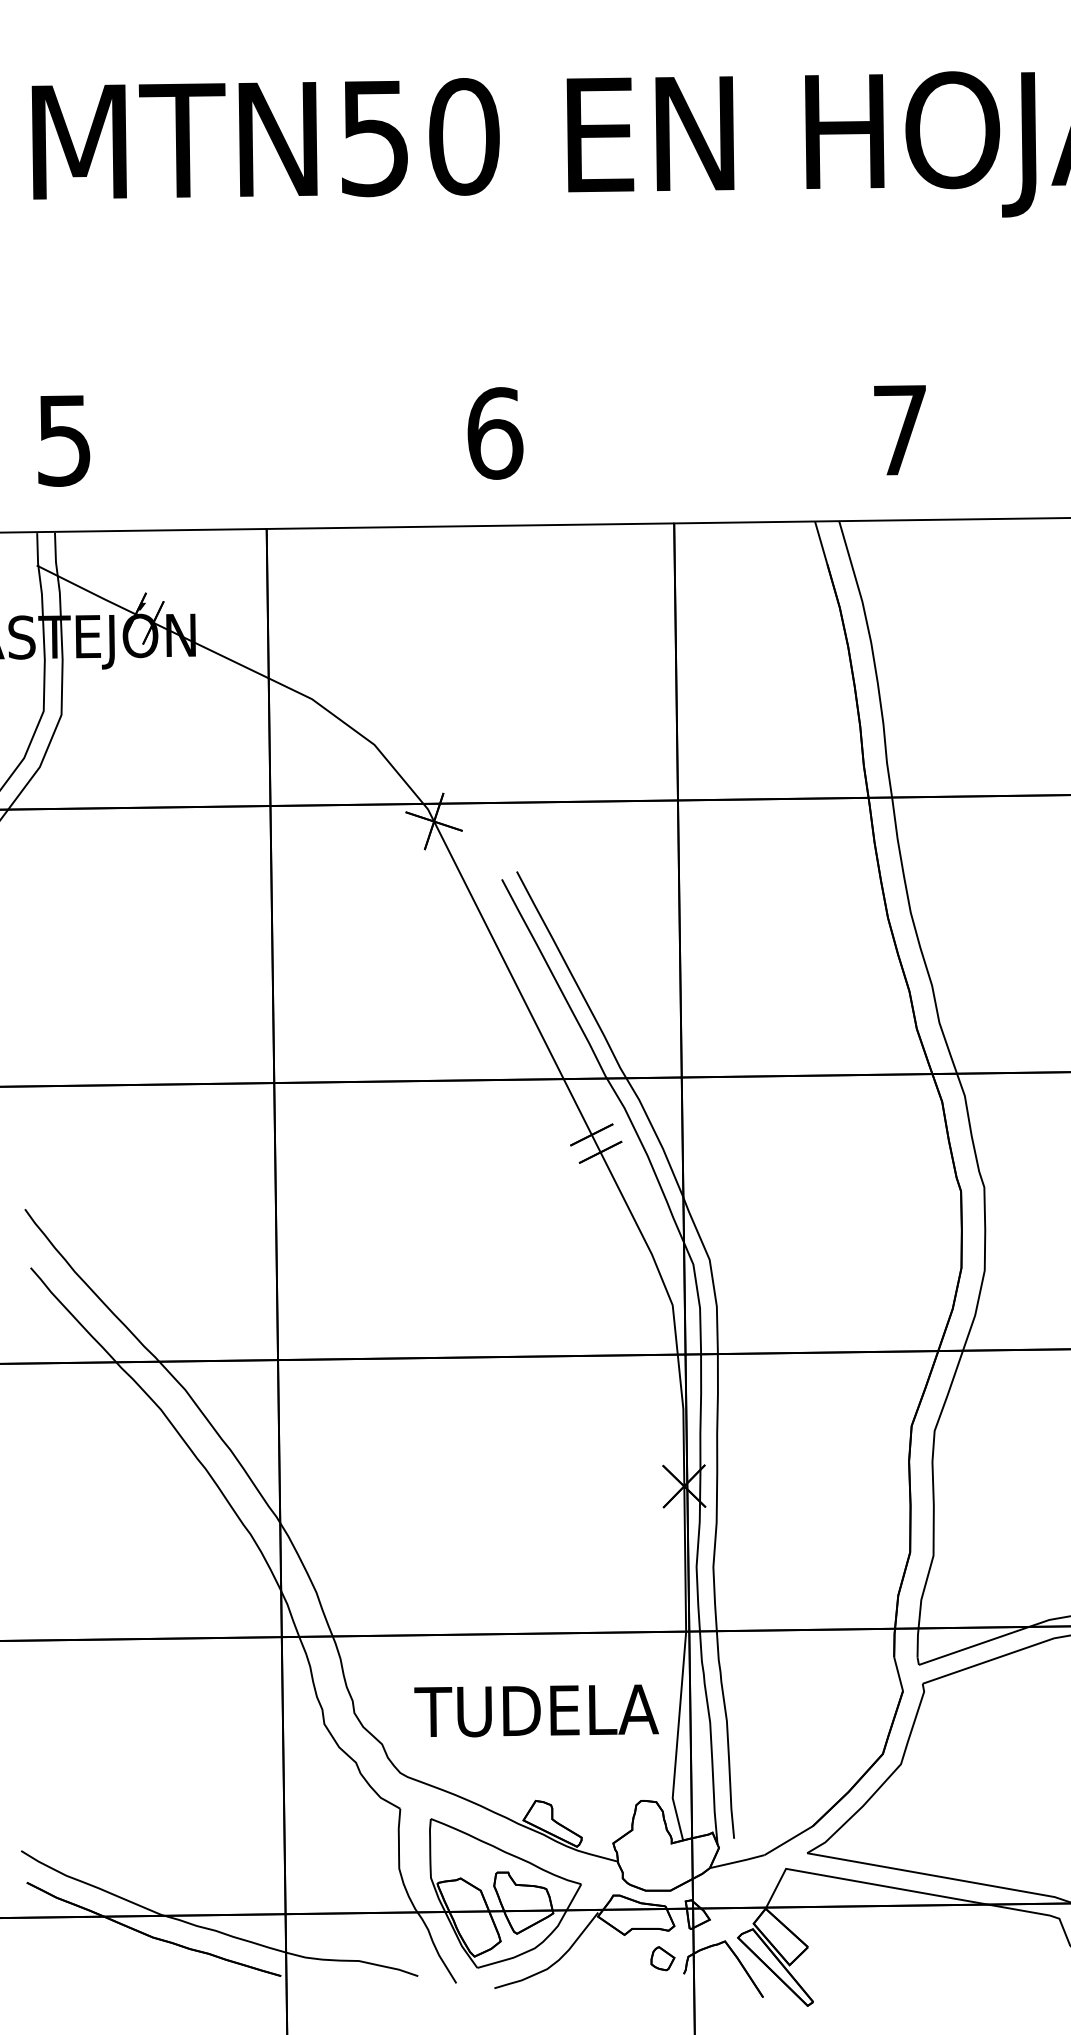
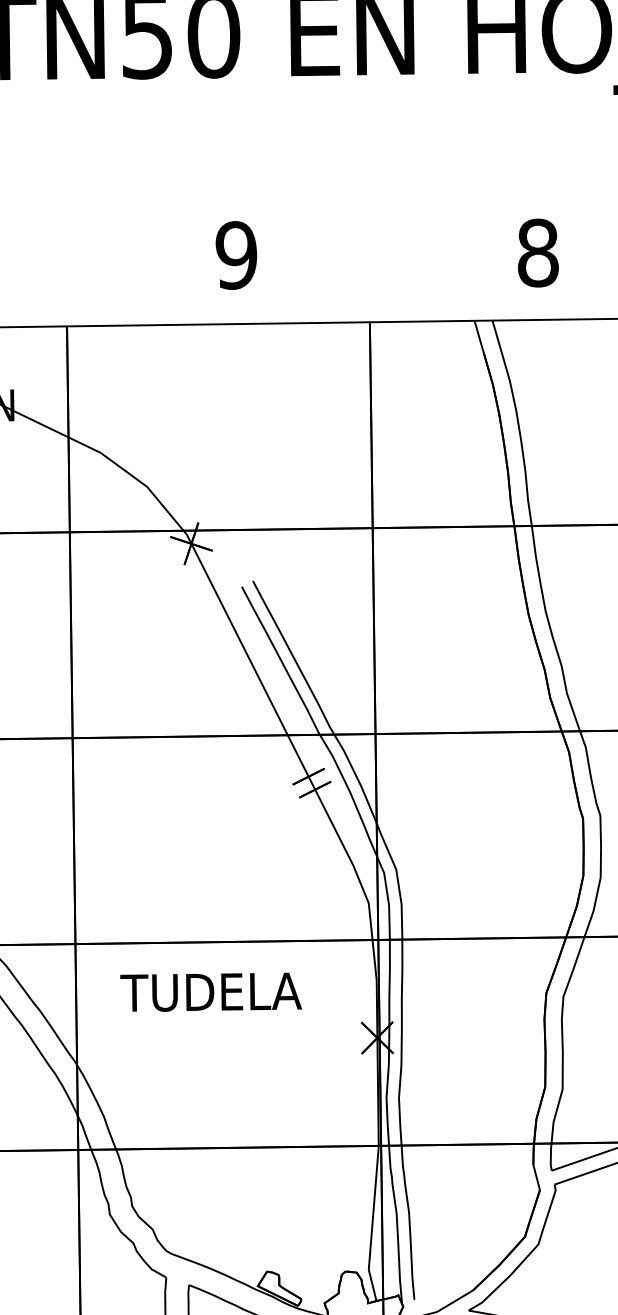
text: (900, 430) -> (538, 253), 7 -> 8
text: (494, 433) -> (236, 255), 6 -> 9
text: (536, 1710) -> (211, 991), moved

